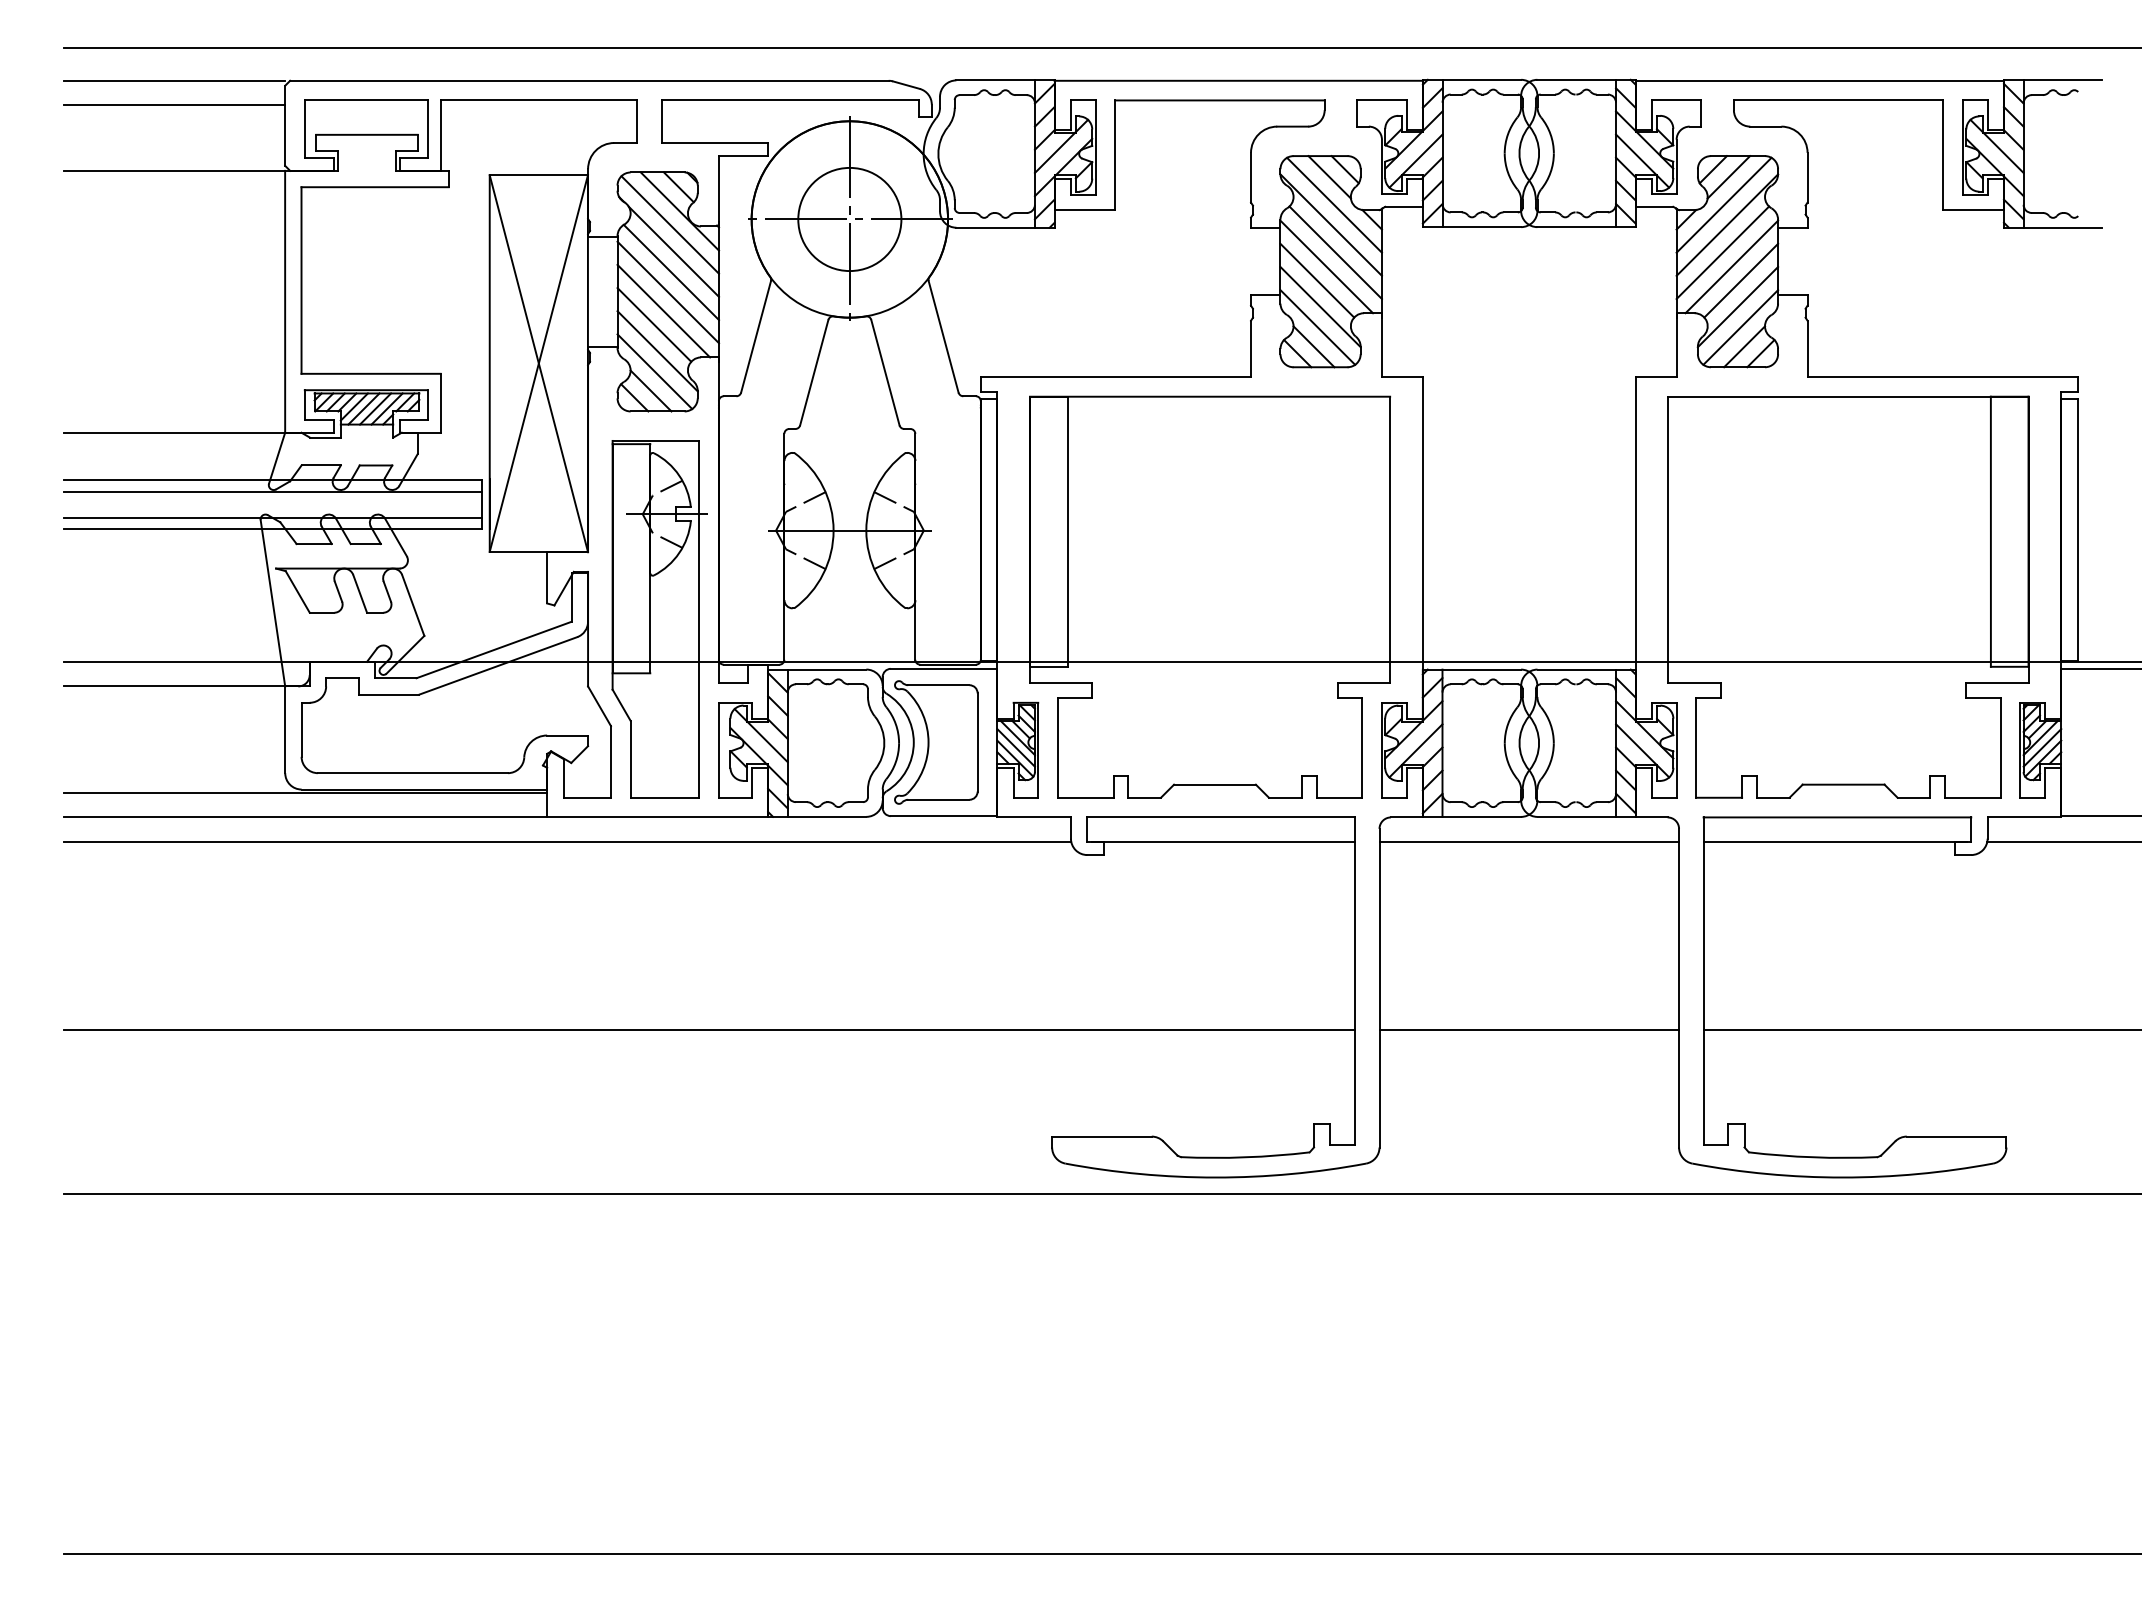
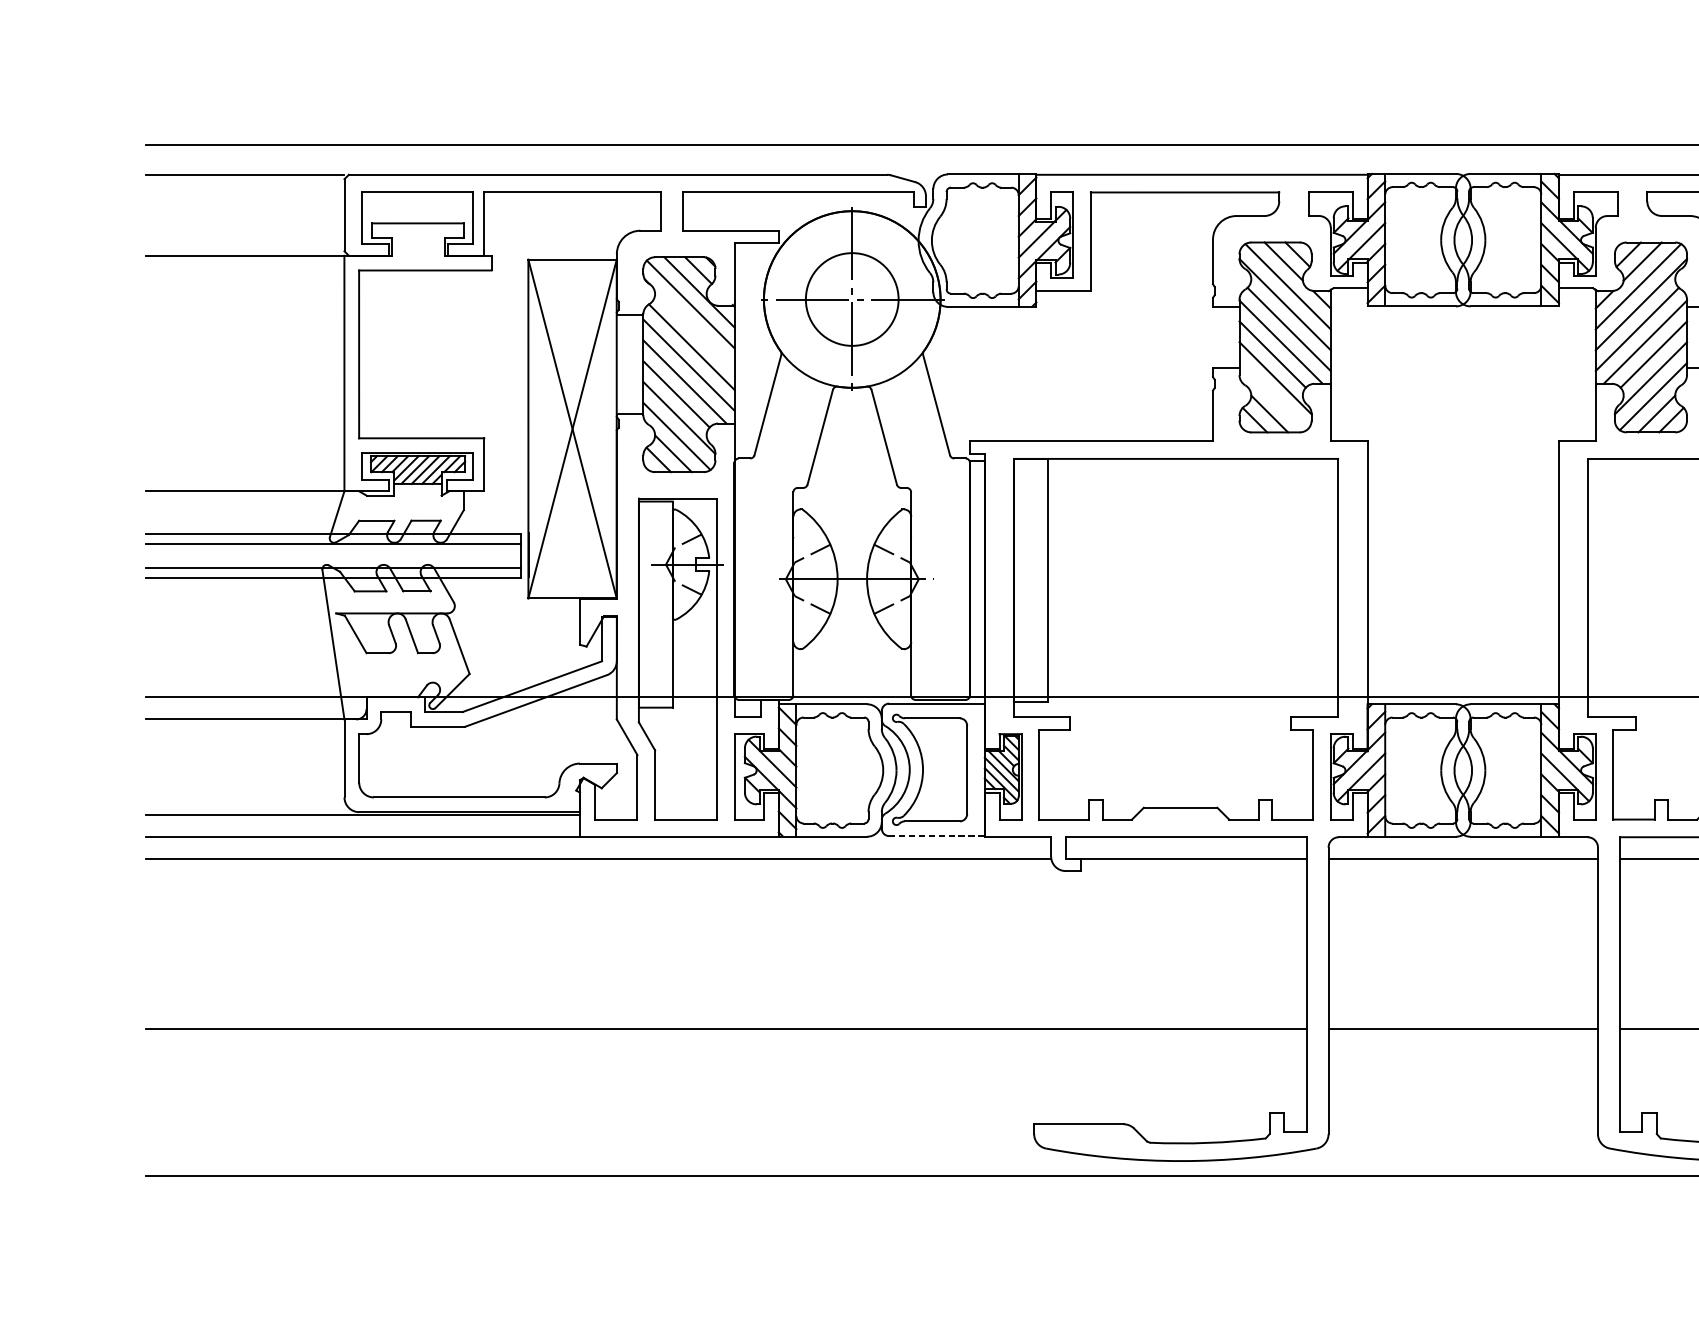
line: (174, 105) -> (244, 197), removed
line: (673, 251) -> (693, 328), removed
line: (1317, 327) -> (1272, 396), removed
line: (944, 816) -> (937, 836), solid -> dashed

